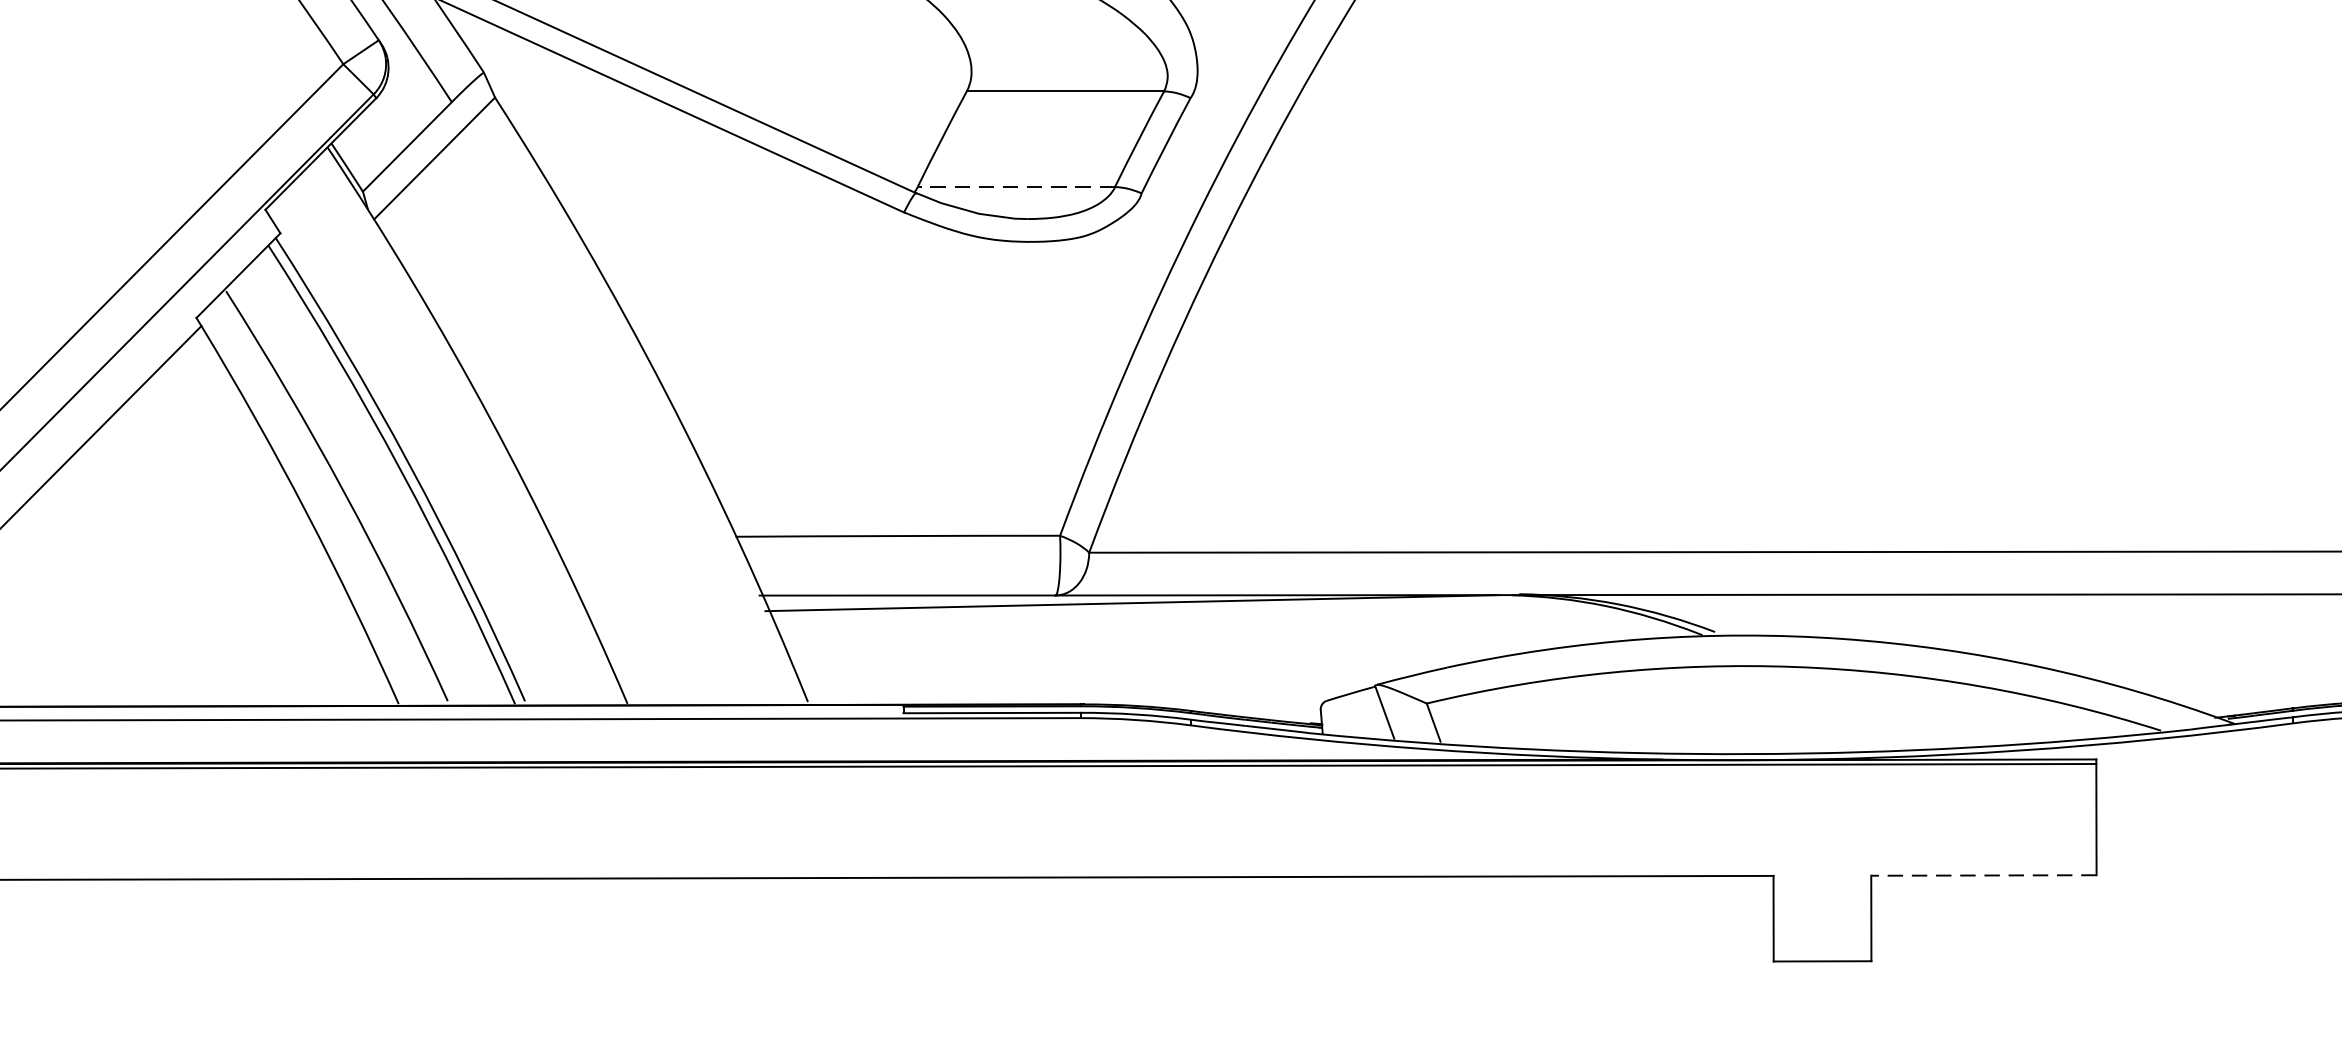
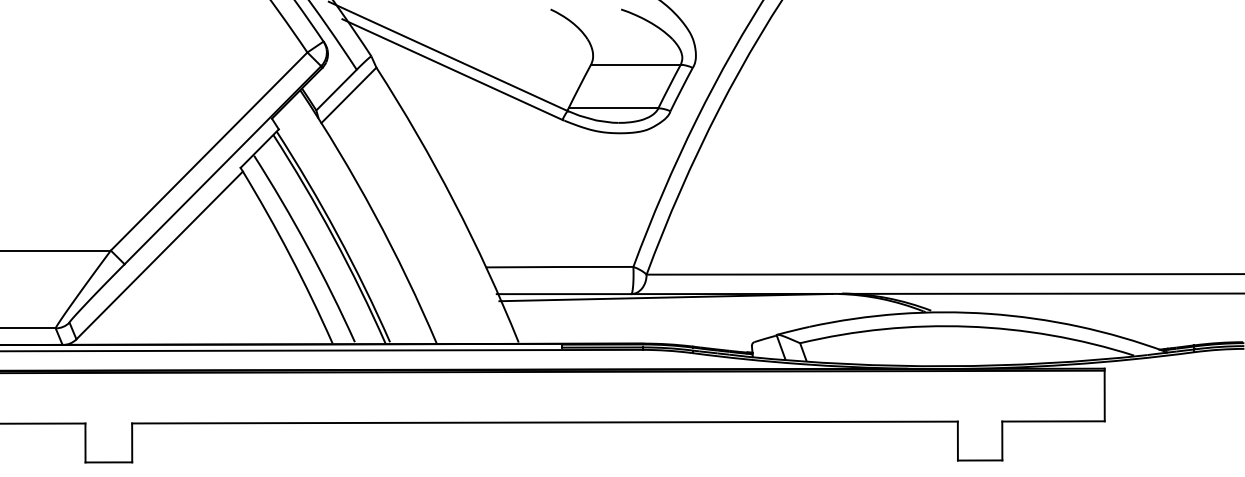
line: (1016, 187) -> (613, 108), dashed -> solid
line: (1983, 875) -> (1053, 421), dashed -> solid

